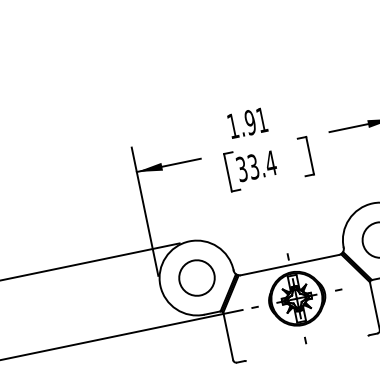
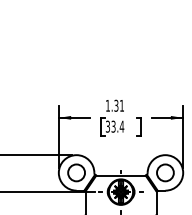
text: (250, 121) -> (116, 105), 1.91 -> 1.31

